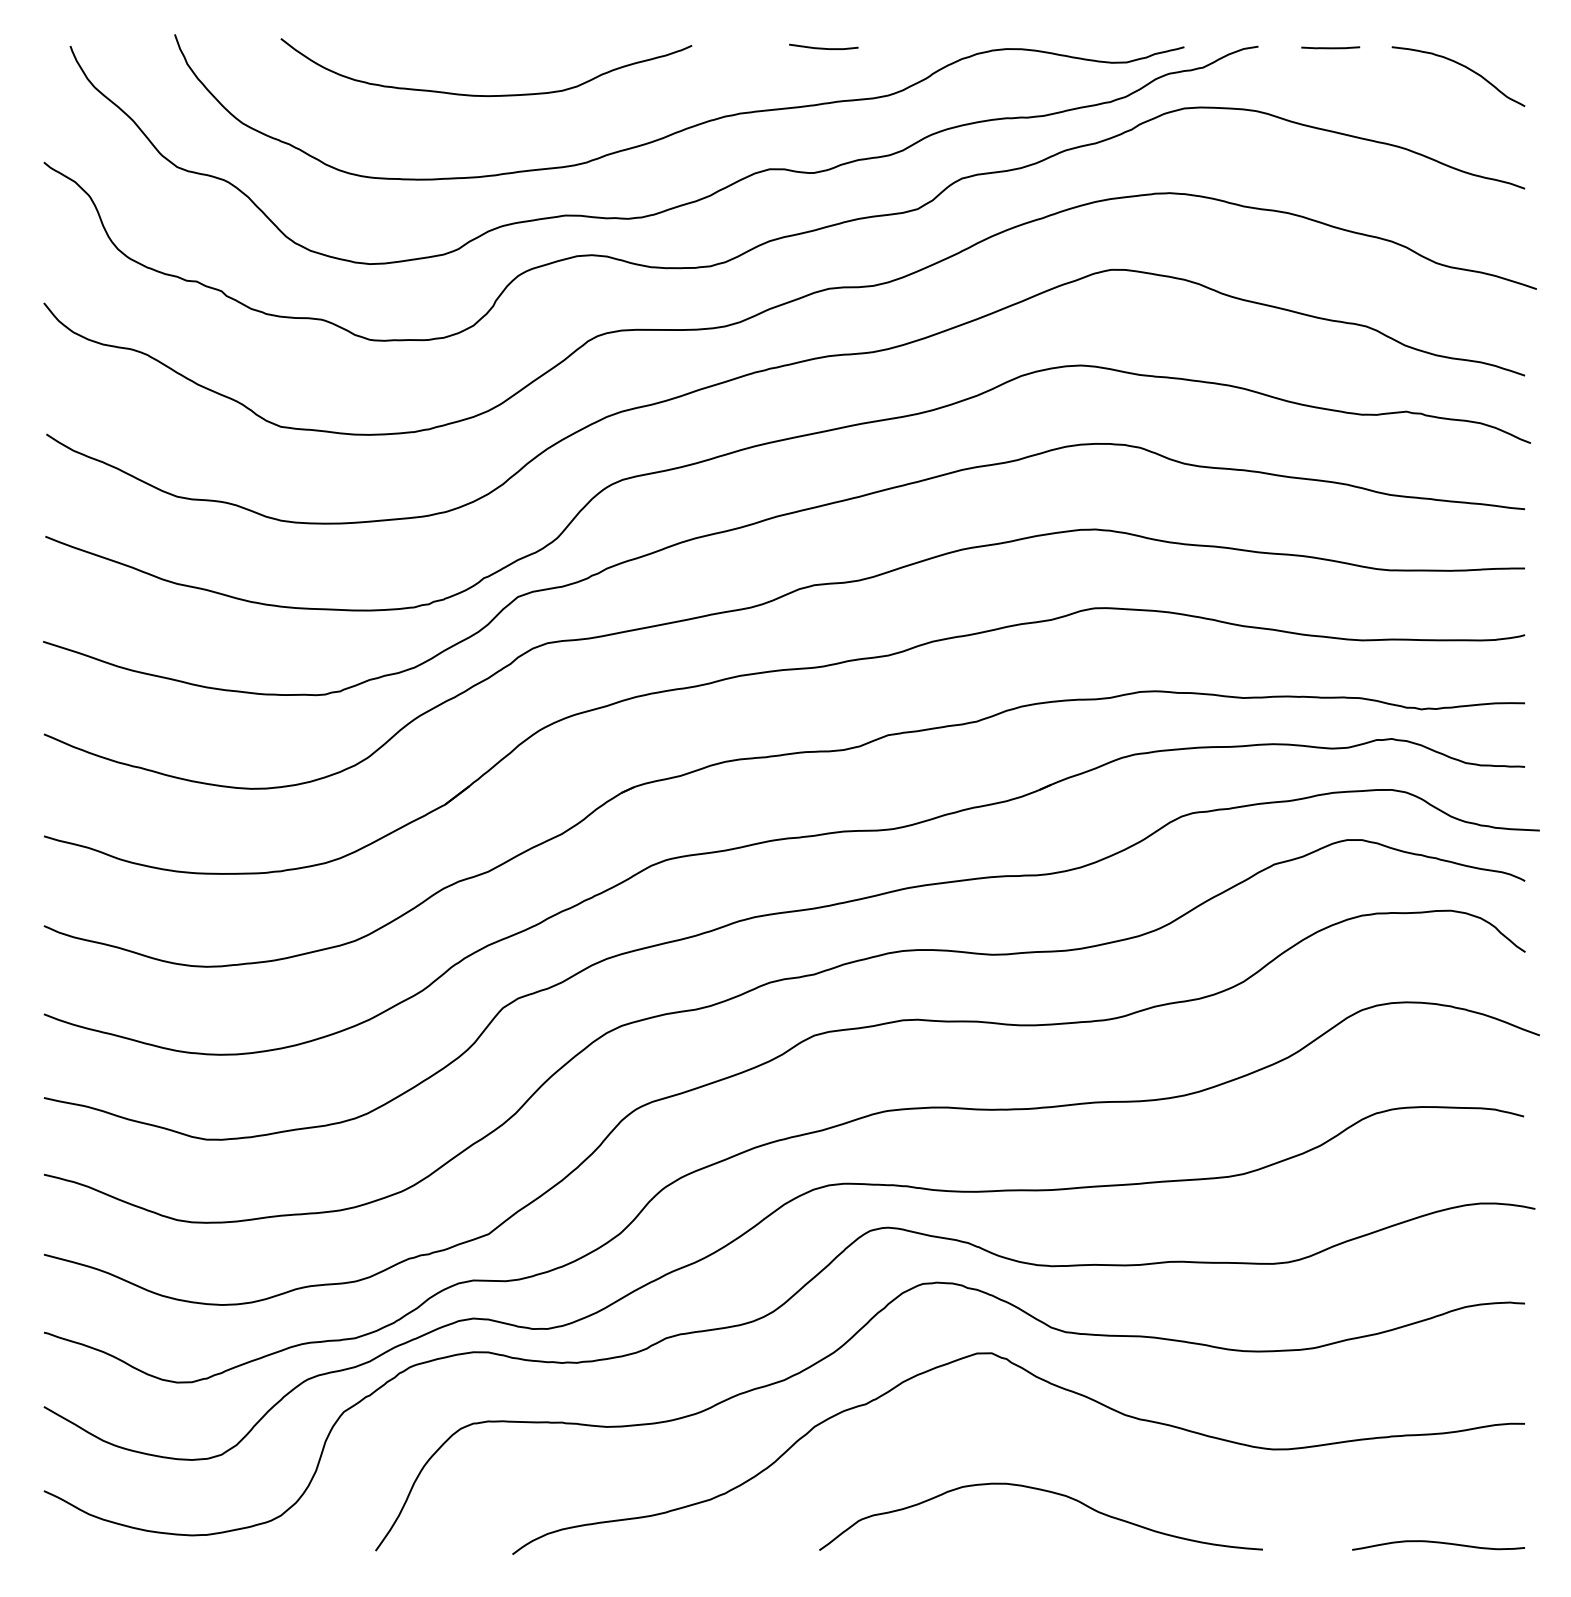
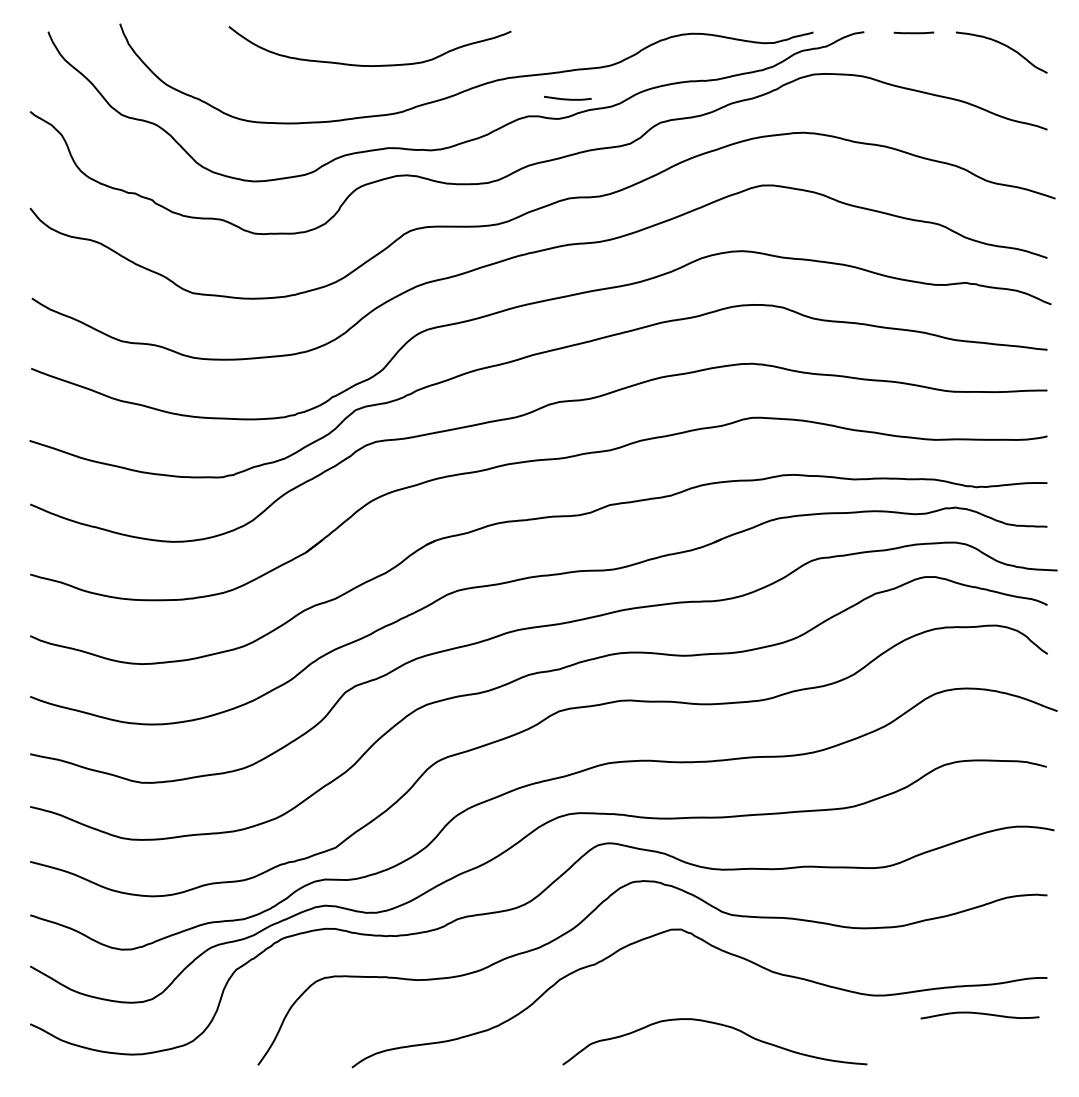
line: (823, 47) -> (567, 98), moved
curve: (485, 95) -> (369, 65), moved
curve: (1437, 1543) -> (979, 1014), moved

